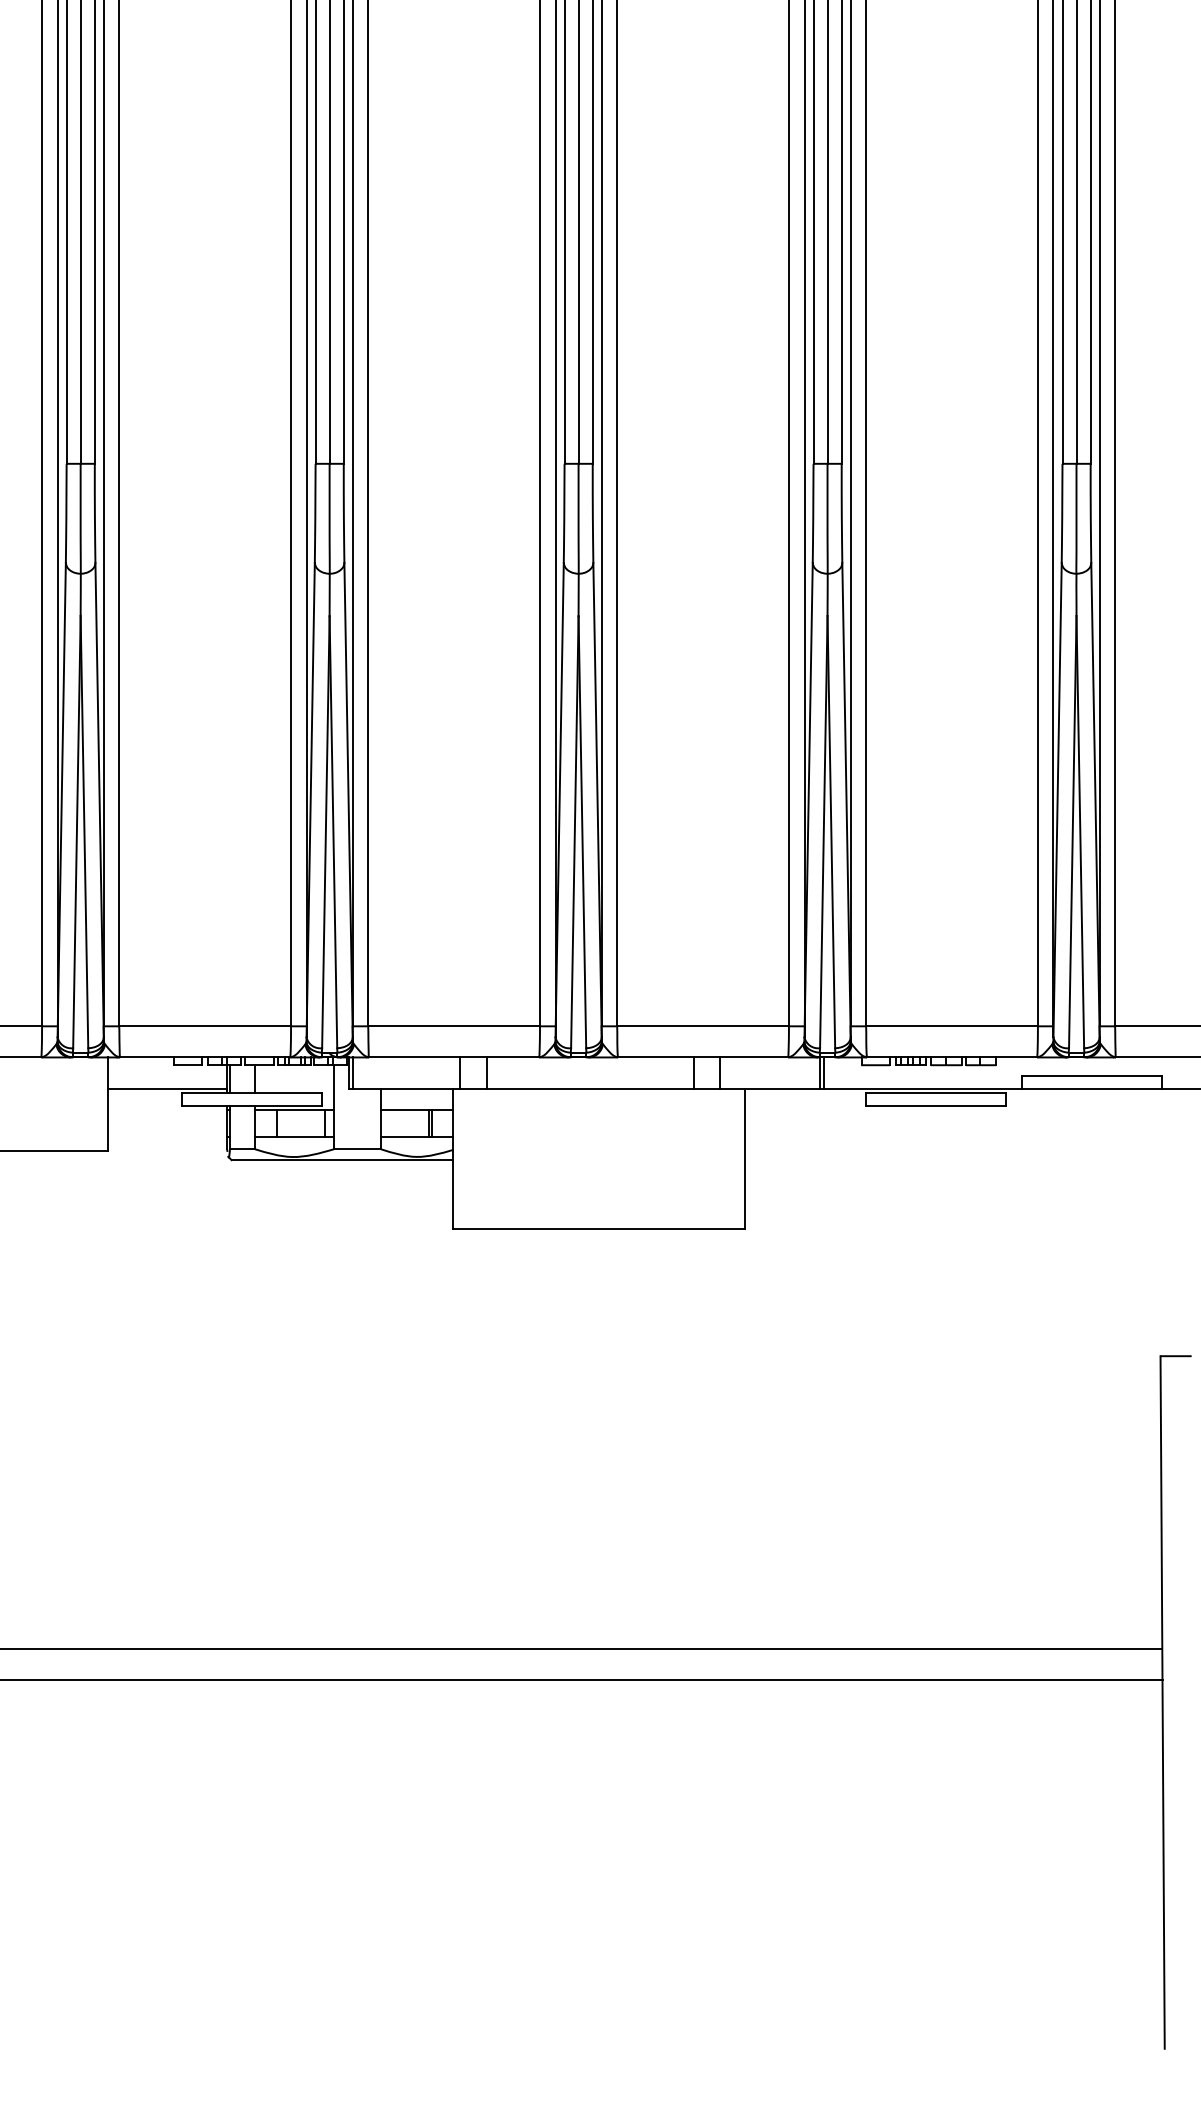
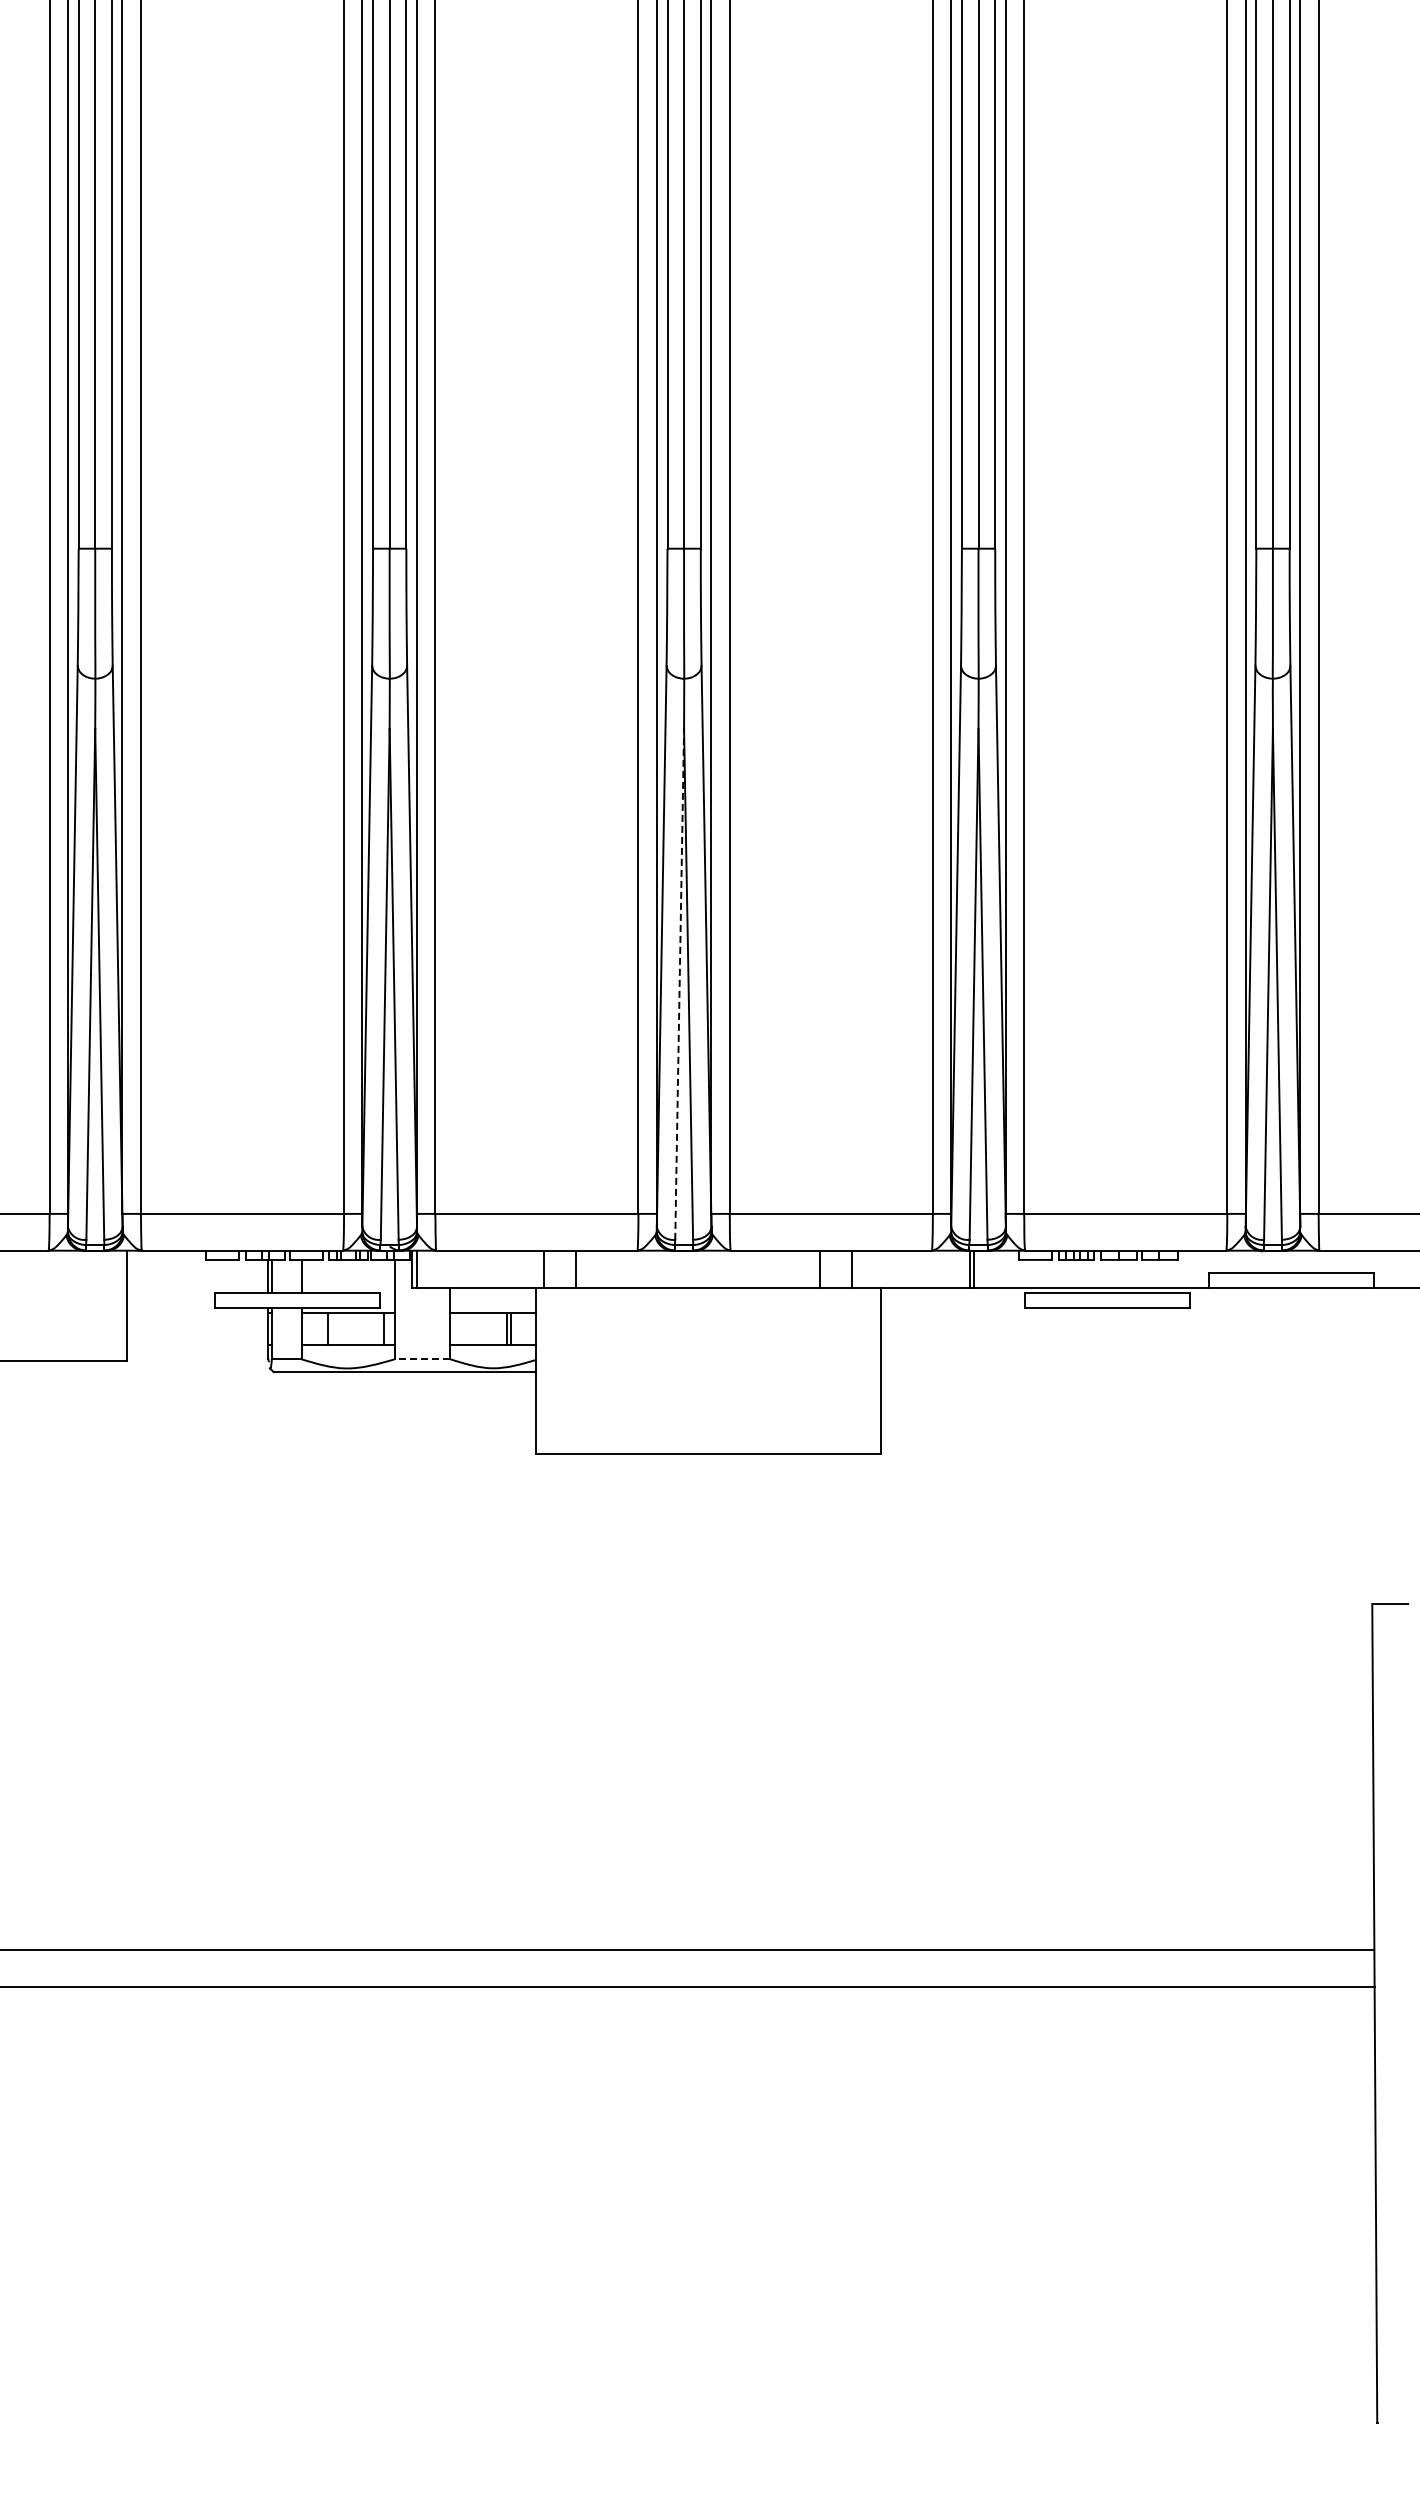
line: (574, 831) -> (679, 983), solid -> dashed
line: (167, 1088) -> (197, 1287), removed
line: (357, 1149) -> (422, 1359), solid -> dashed

